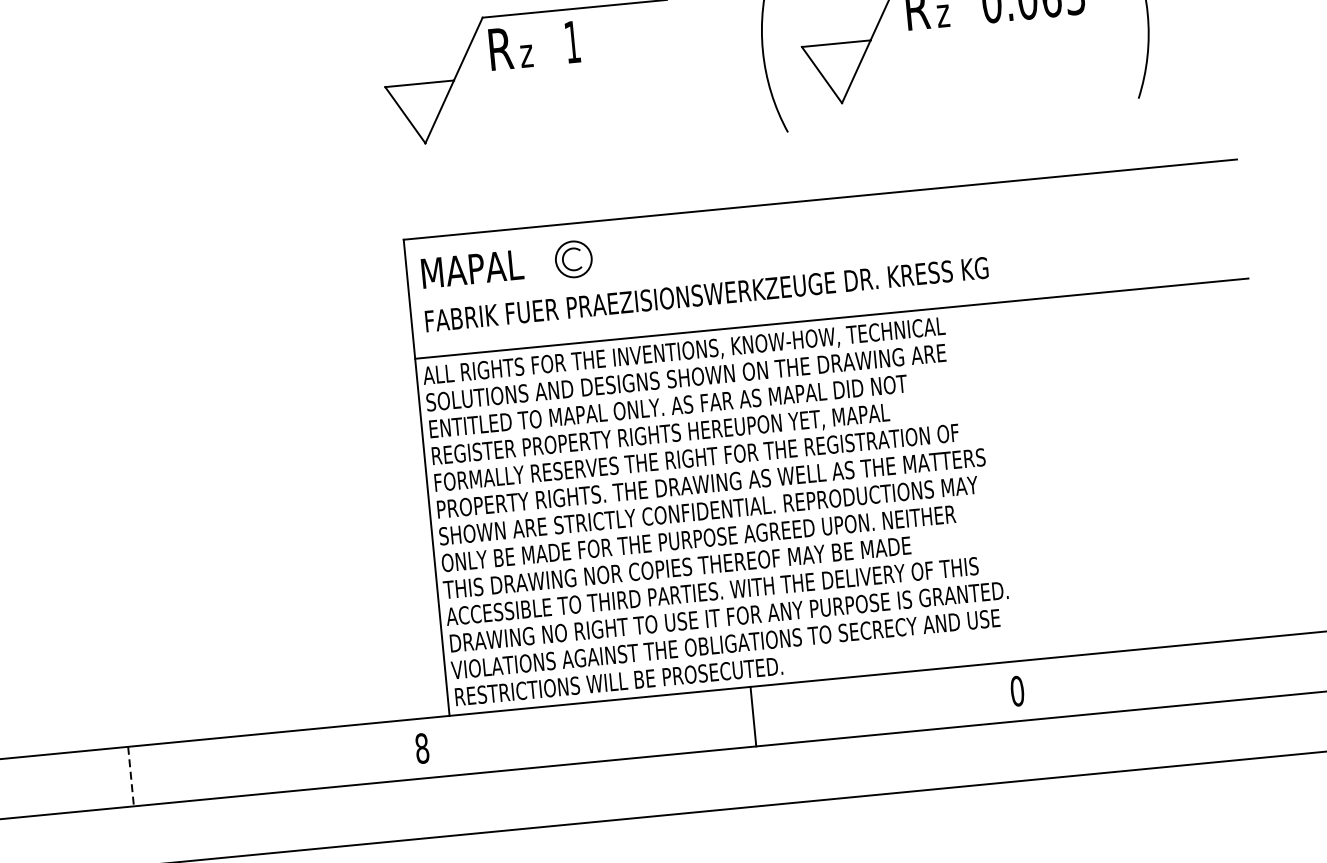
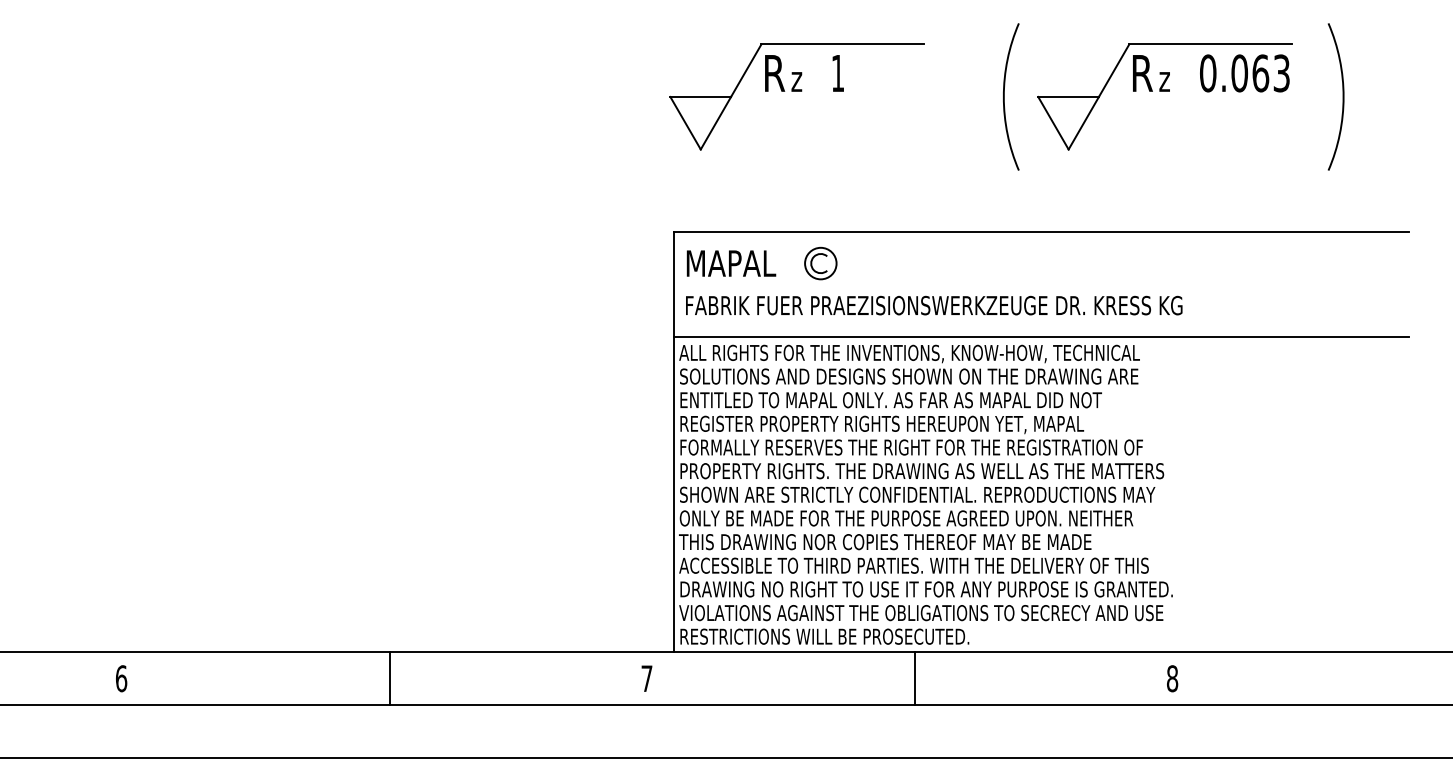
text: (1017, 690) -> (1172, 678), 0 -> 8
line: (753, 716) -> (915, 678), moved
text: (421, 748) -> (646, 678), 8 -> 7
line: (130, 777) -> (389, 679), dashed -> solid

